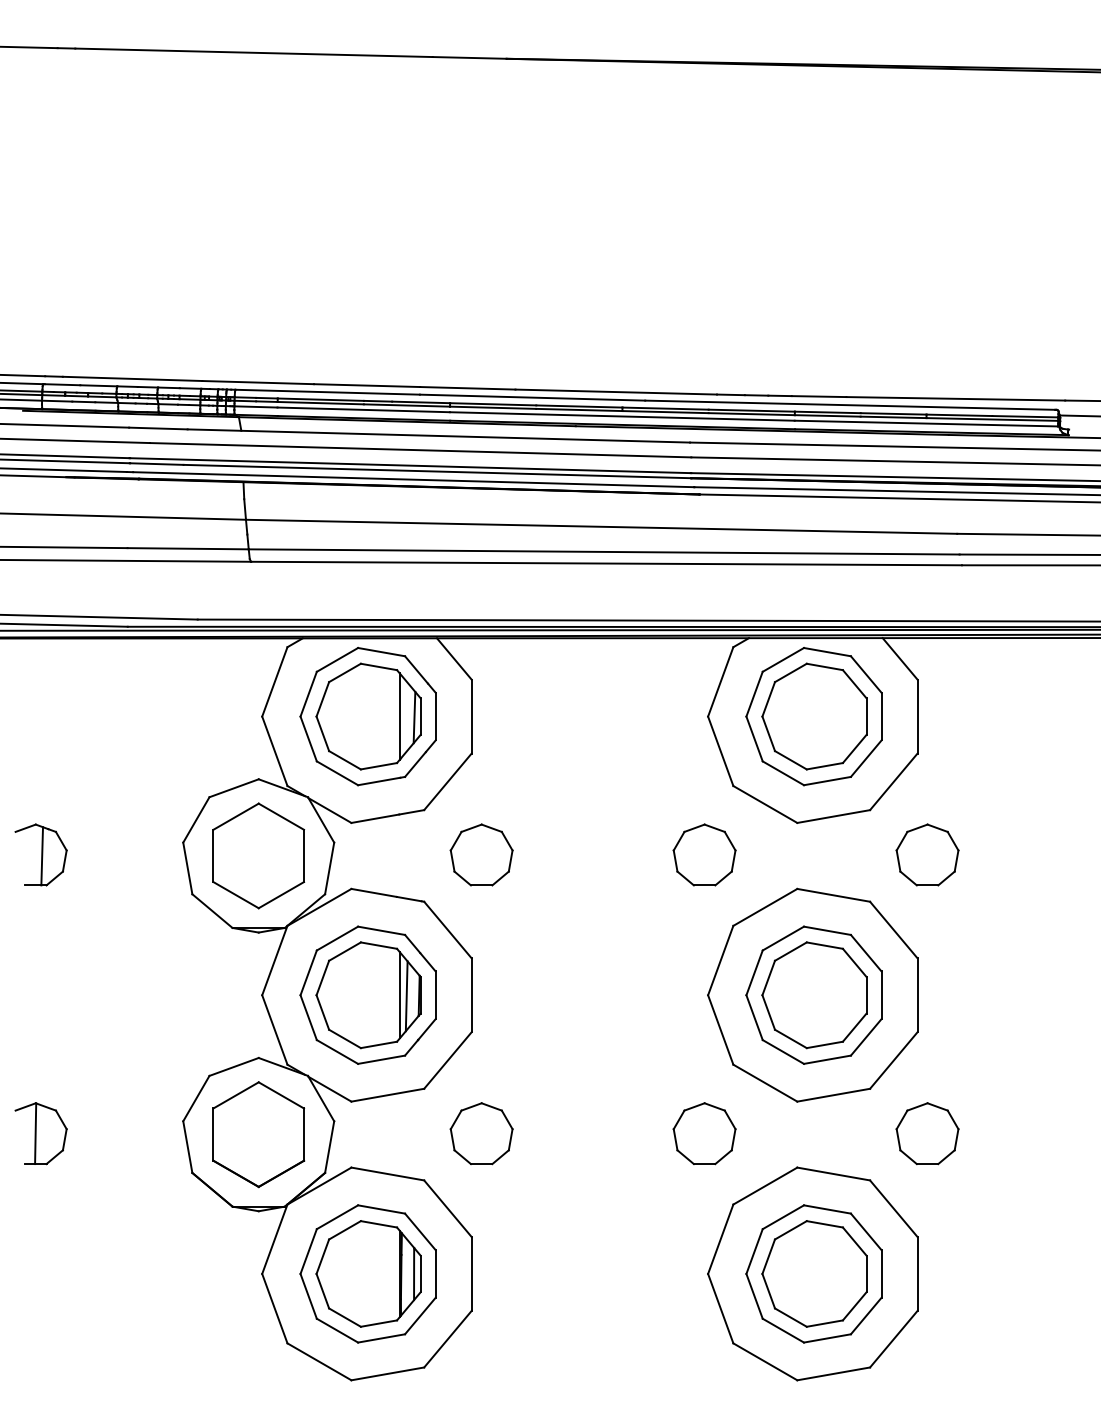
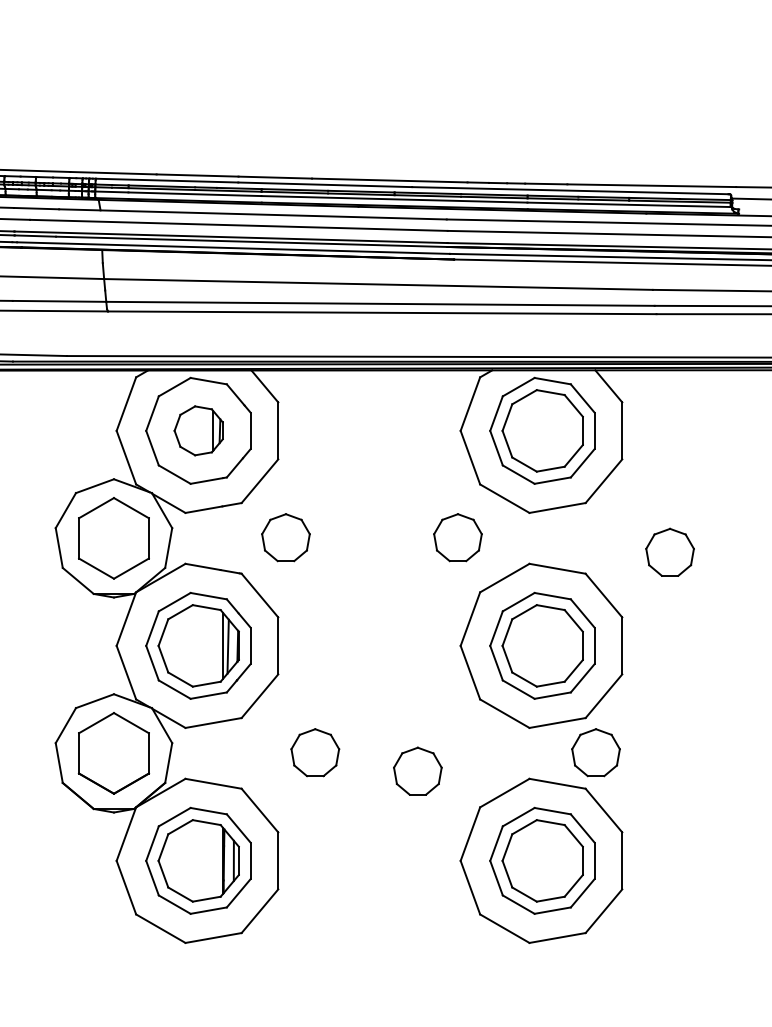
part: (368, 716) -> (198, 430), size x0.6
part: (927, 854) -> (670, 551), moved
part: (481, 1133) -> (315, 752), moved
part: (704, 1133) -> (417, 771), moved
part: (927, 1133) -> (595, 752), moved

